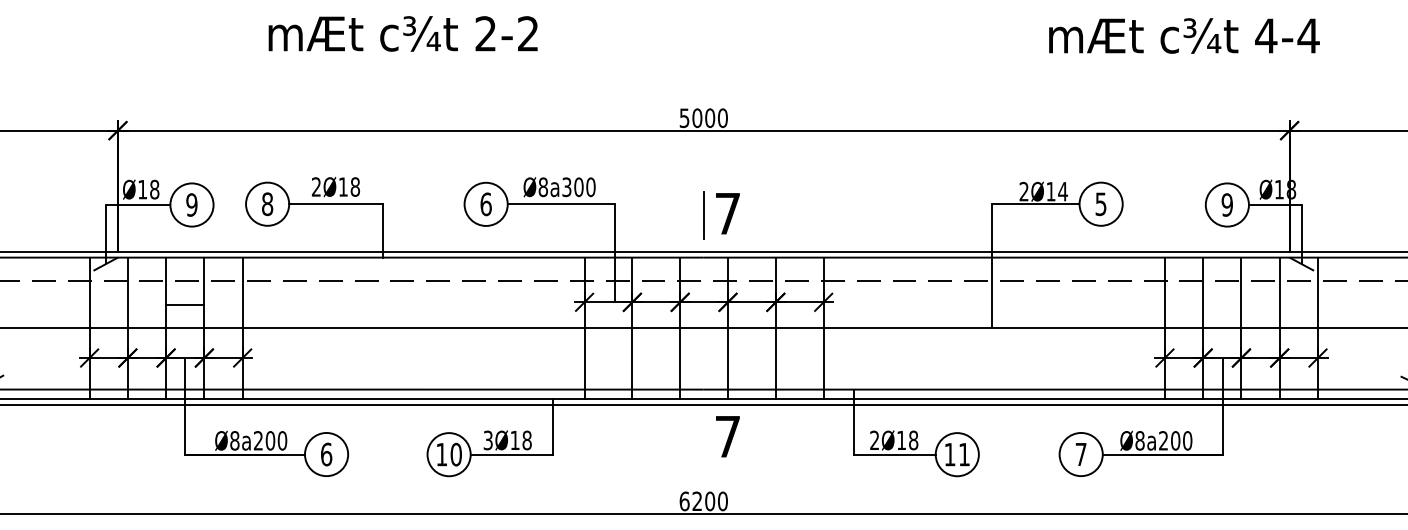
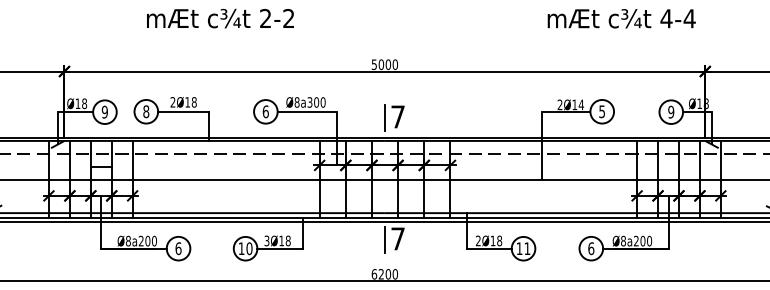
text: (1183, 35) -> (621, 18), moved
line: (703, 437) -> (384, 239), added
text: (1081, 454) -> (591, 248), 7 -> 6

